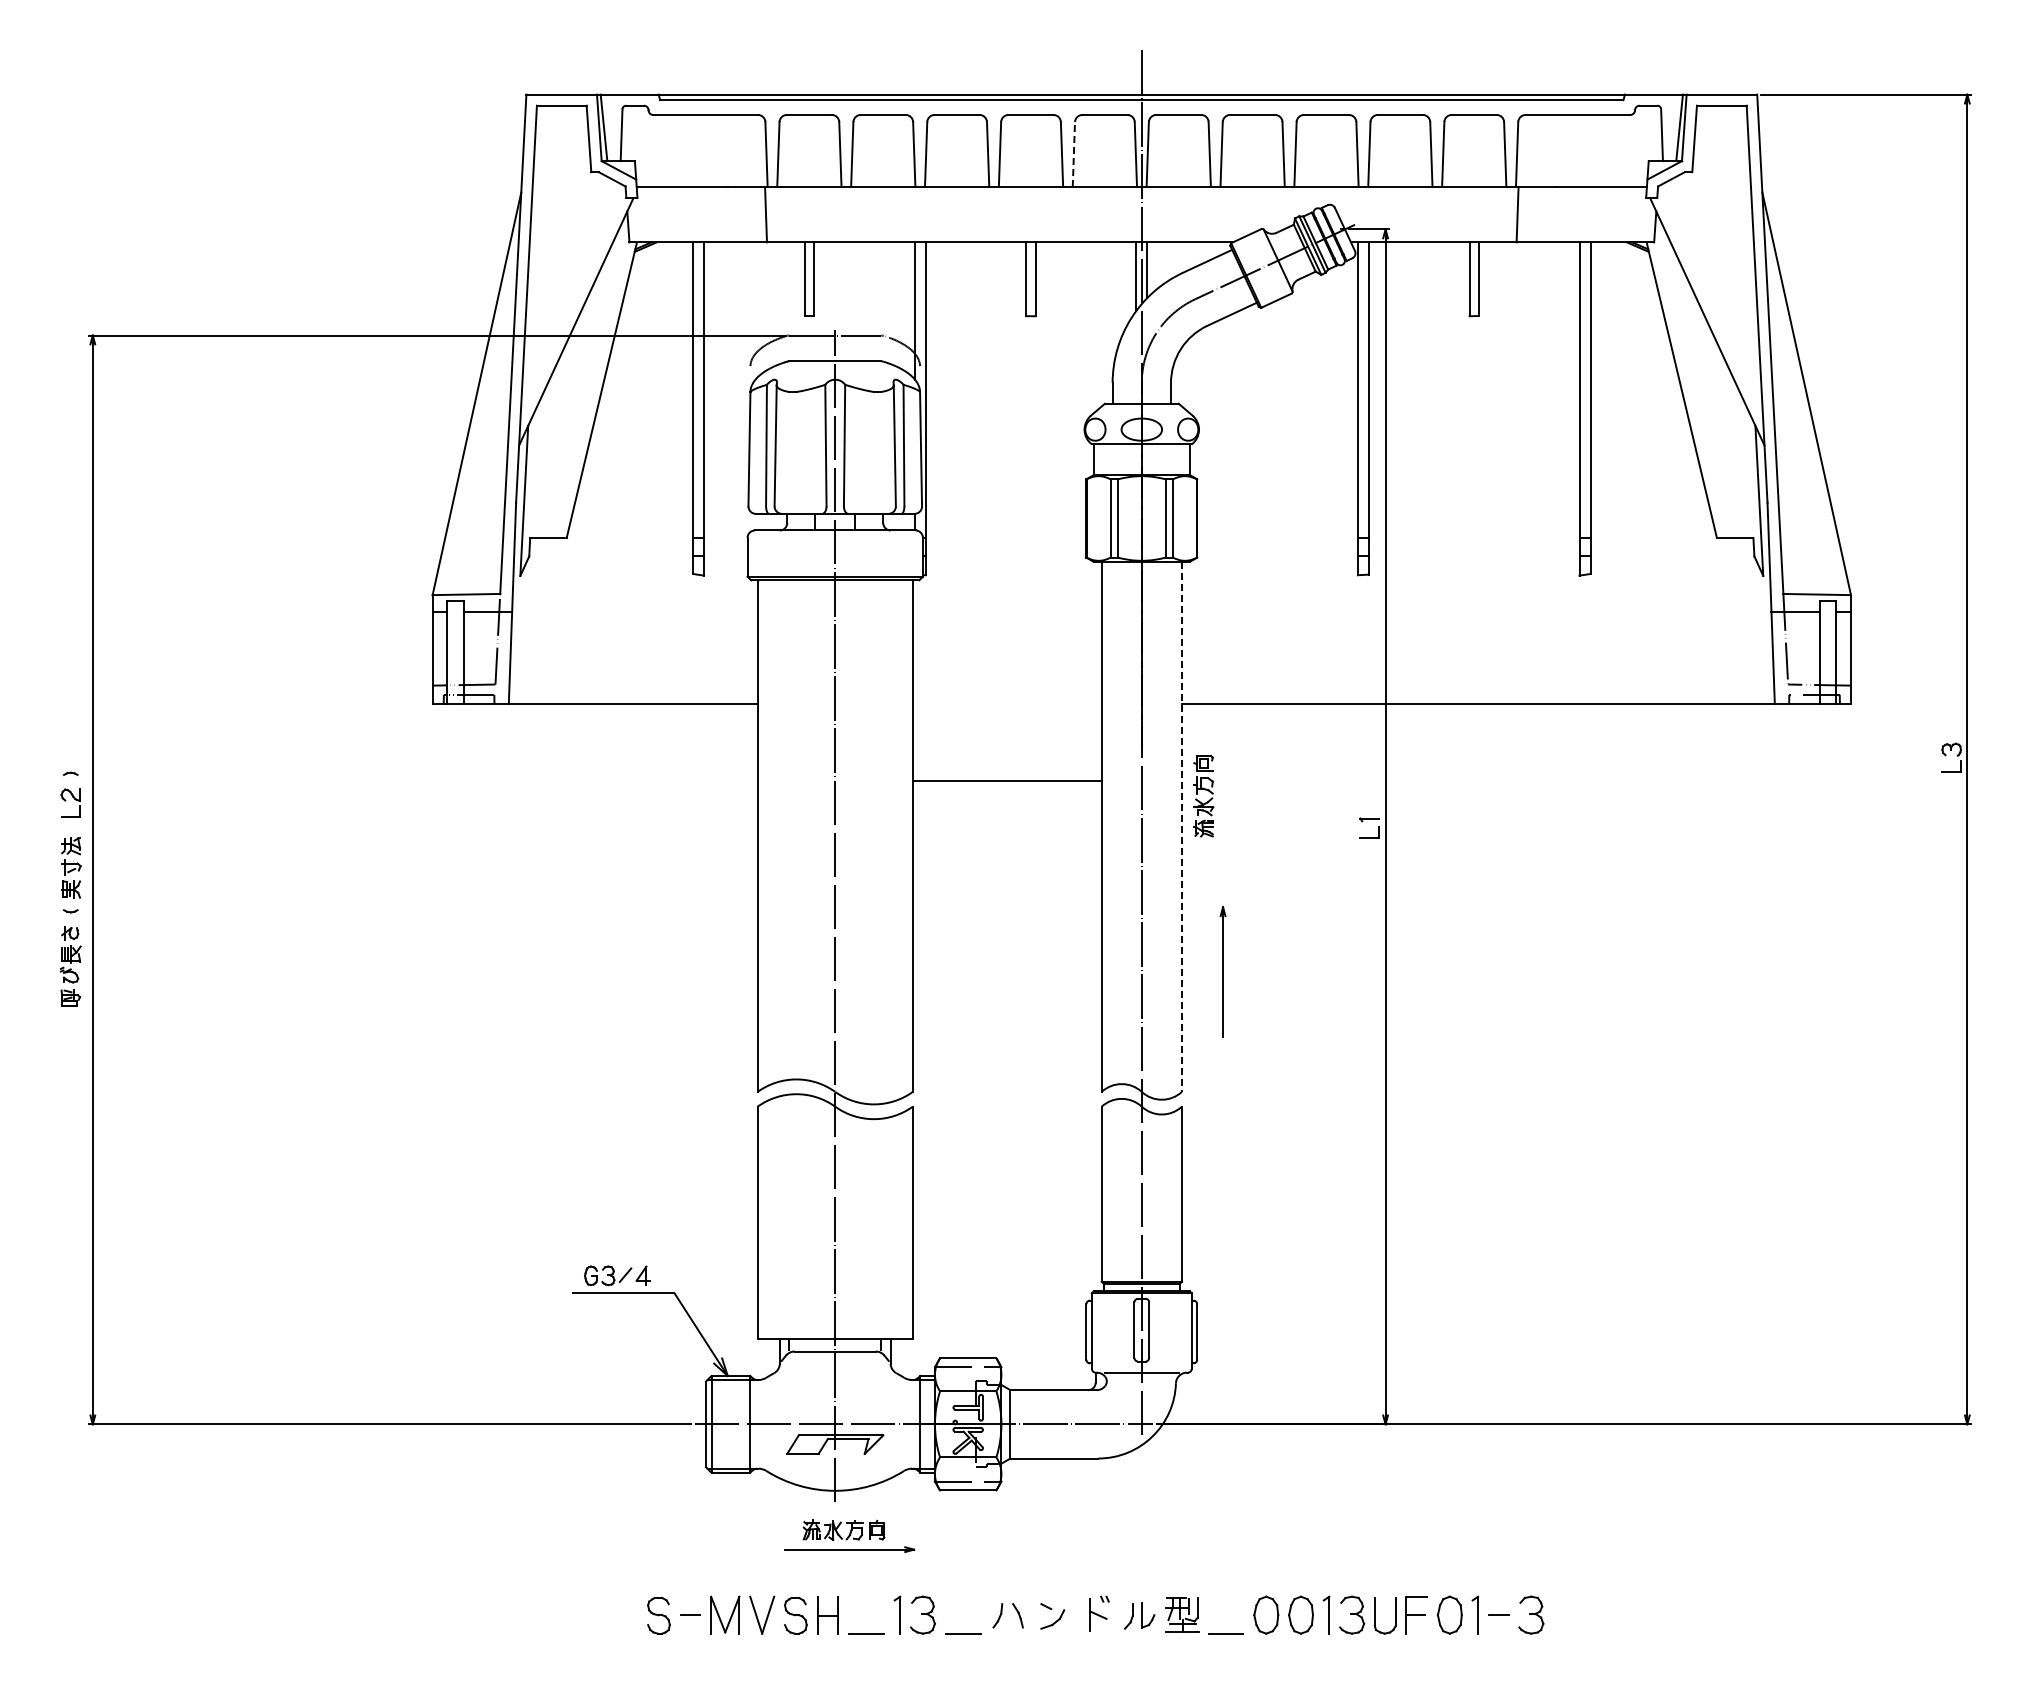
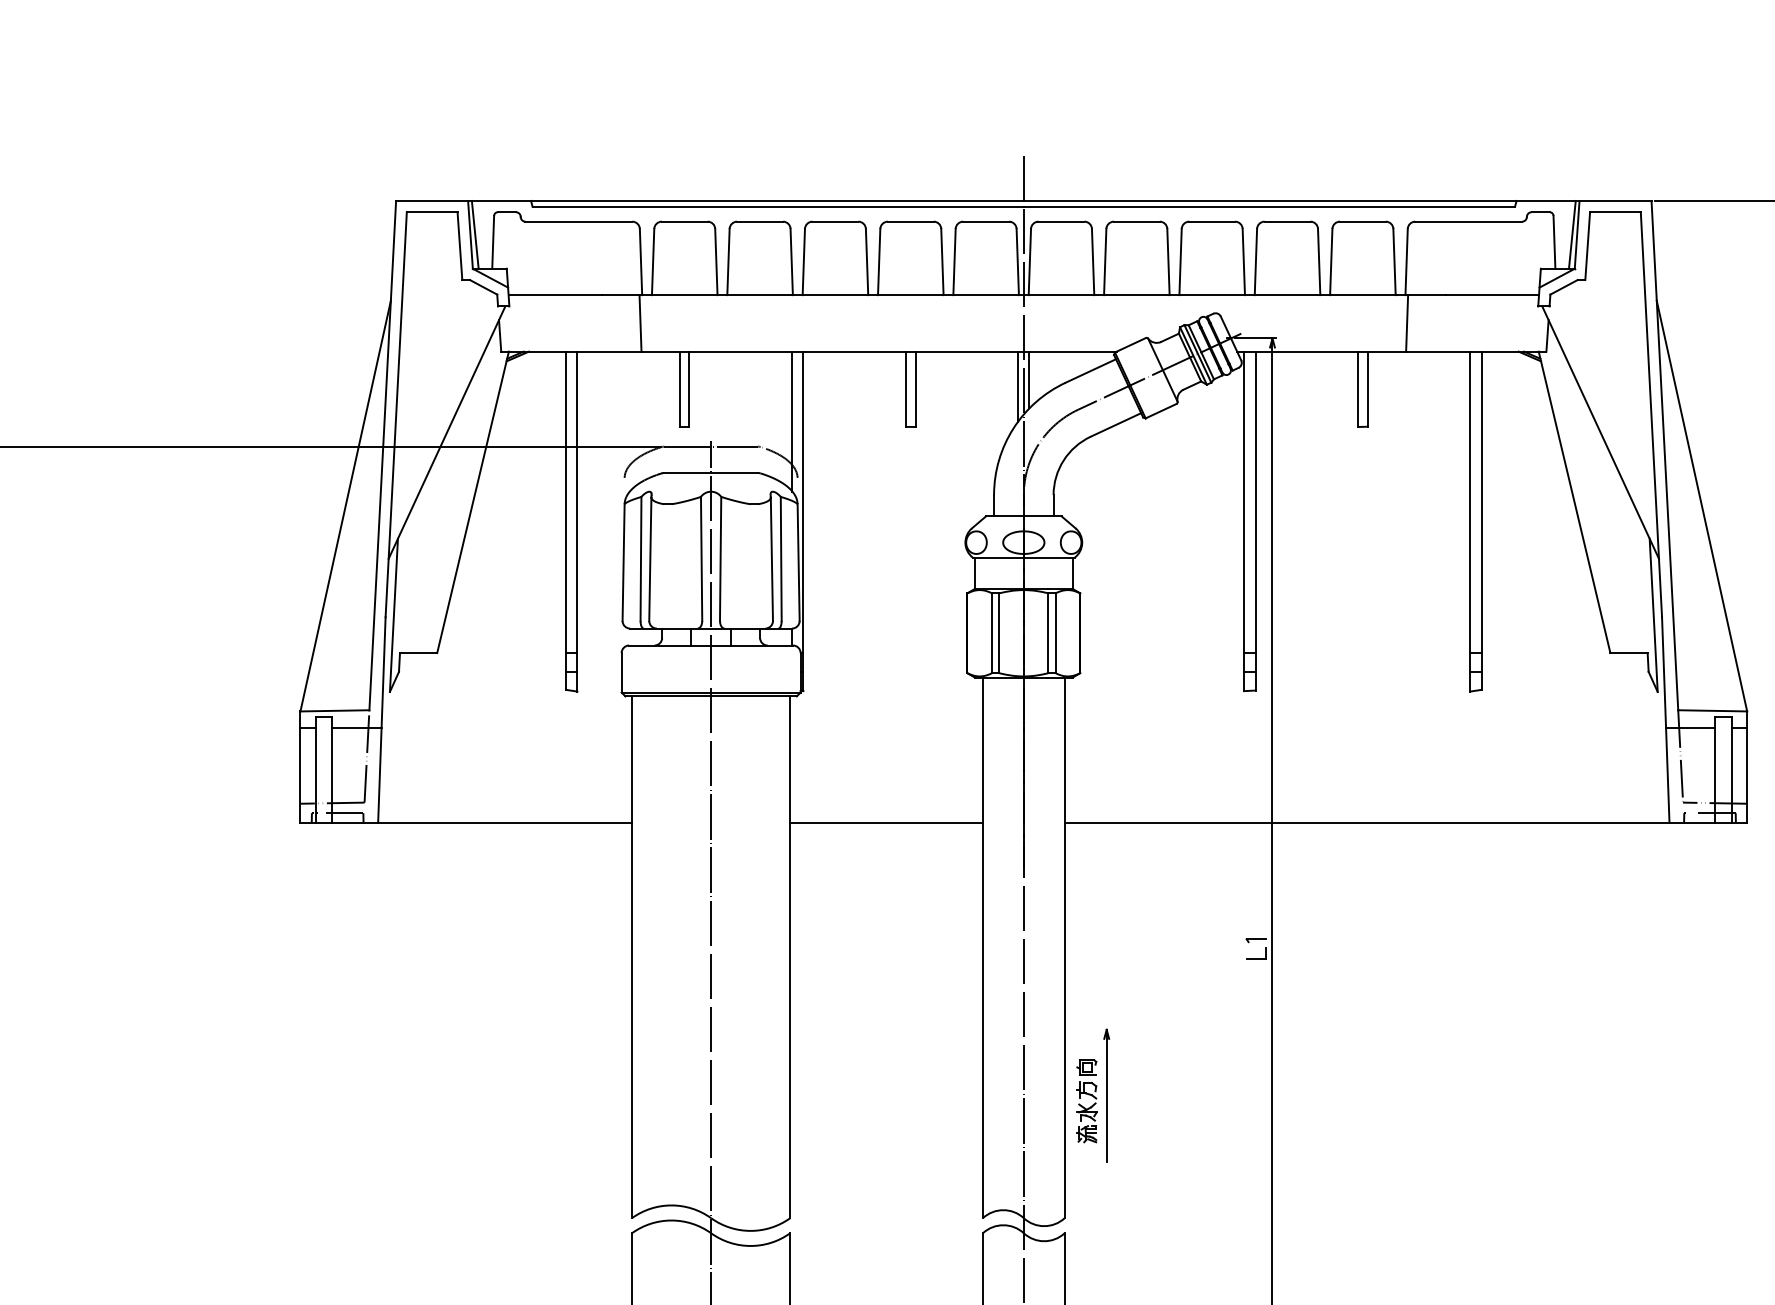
line: (1073, 154) -> (954, 262), dashed -> solid
line: (1006, 781) -> (885, 823), moved
part: (1203, 796) -> (1086, 1101), moved
line: (1181, 827) -> (1064, 948), dashed -> solid

